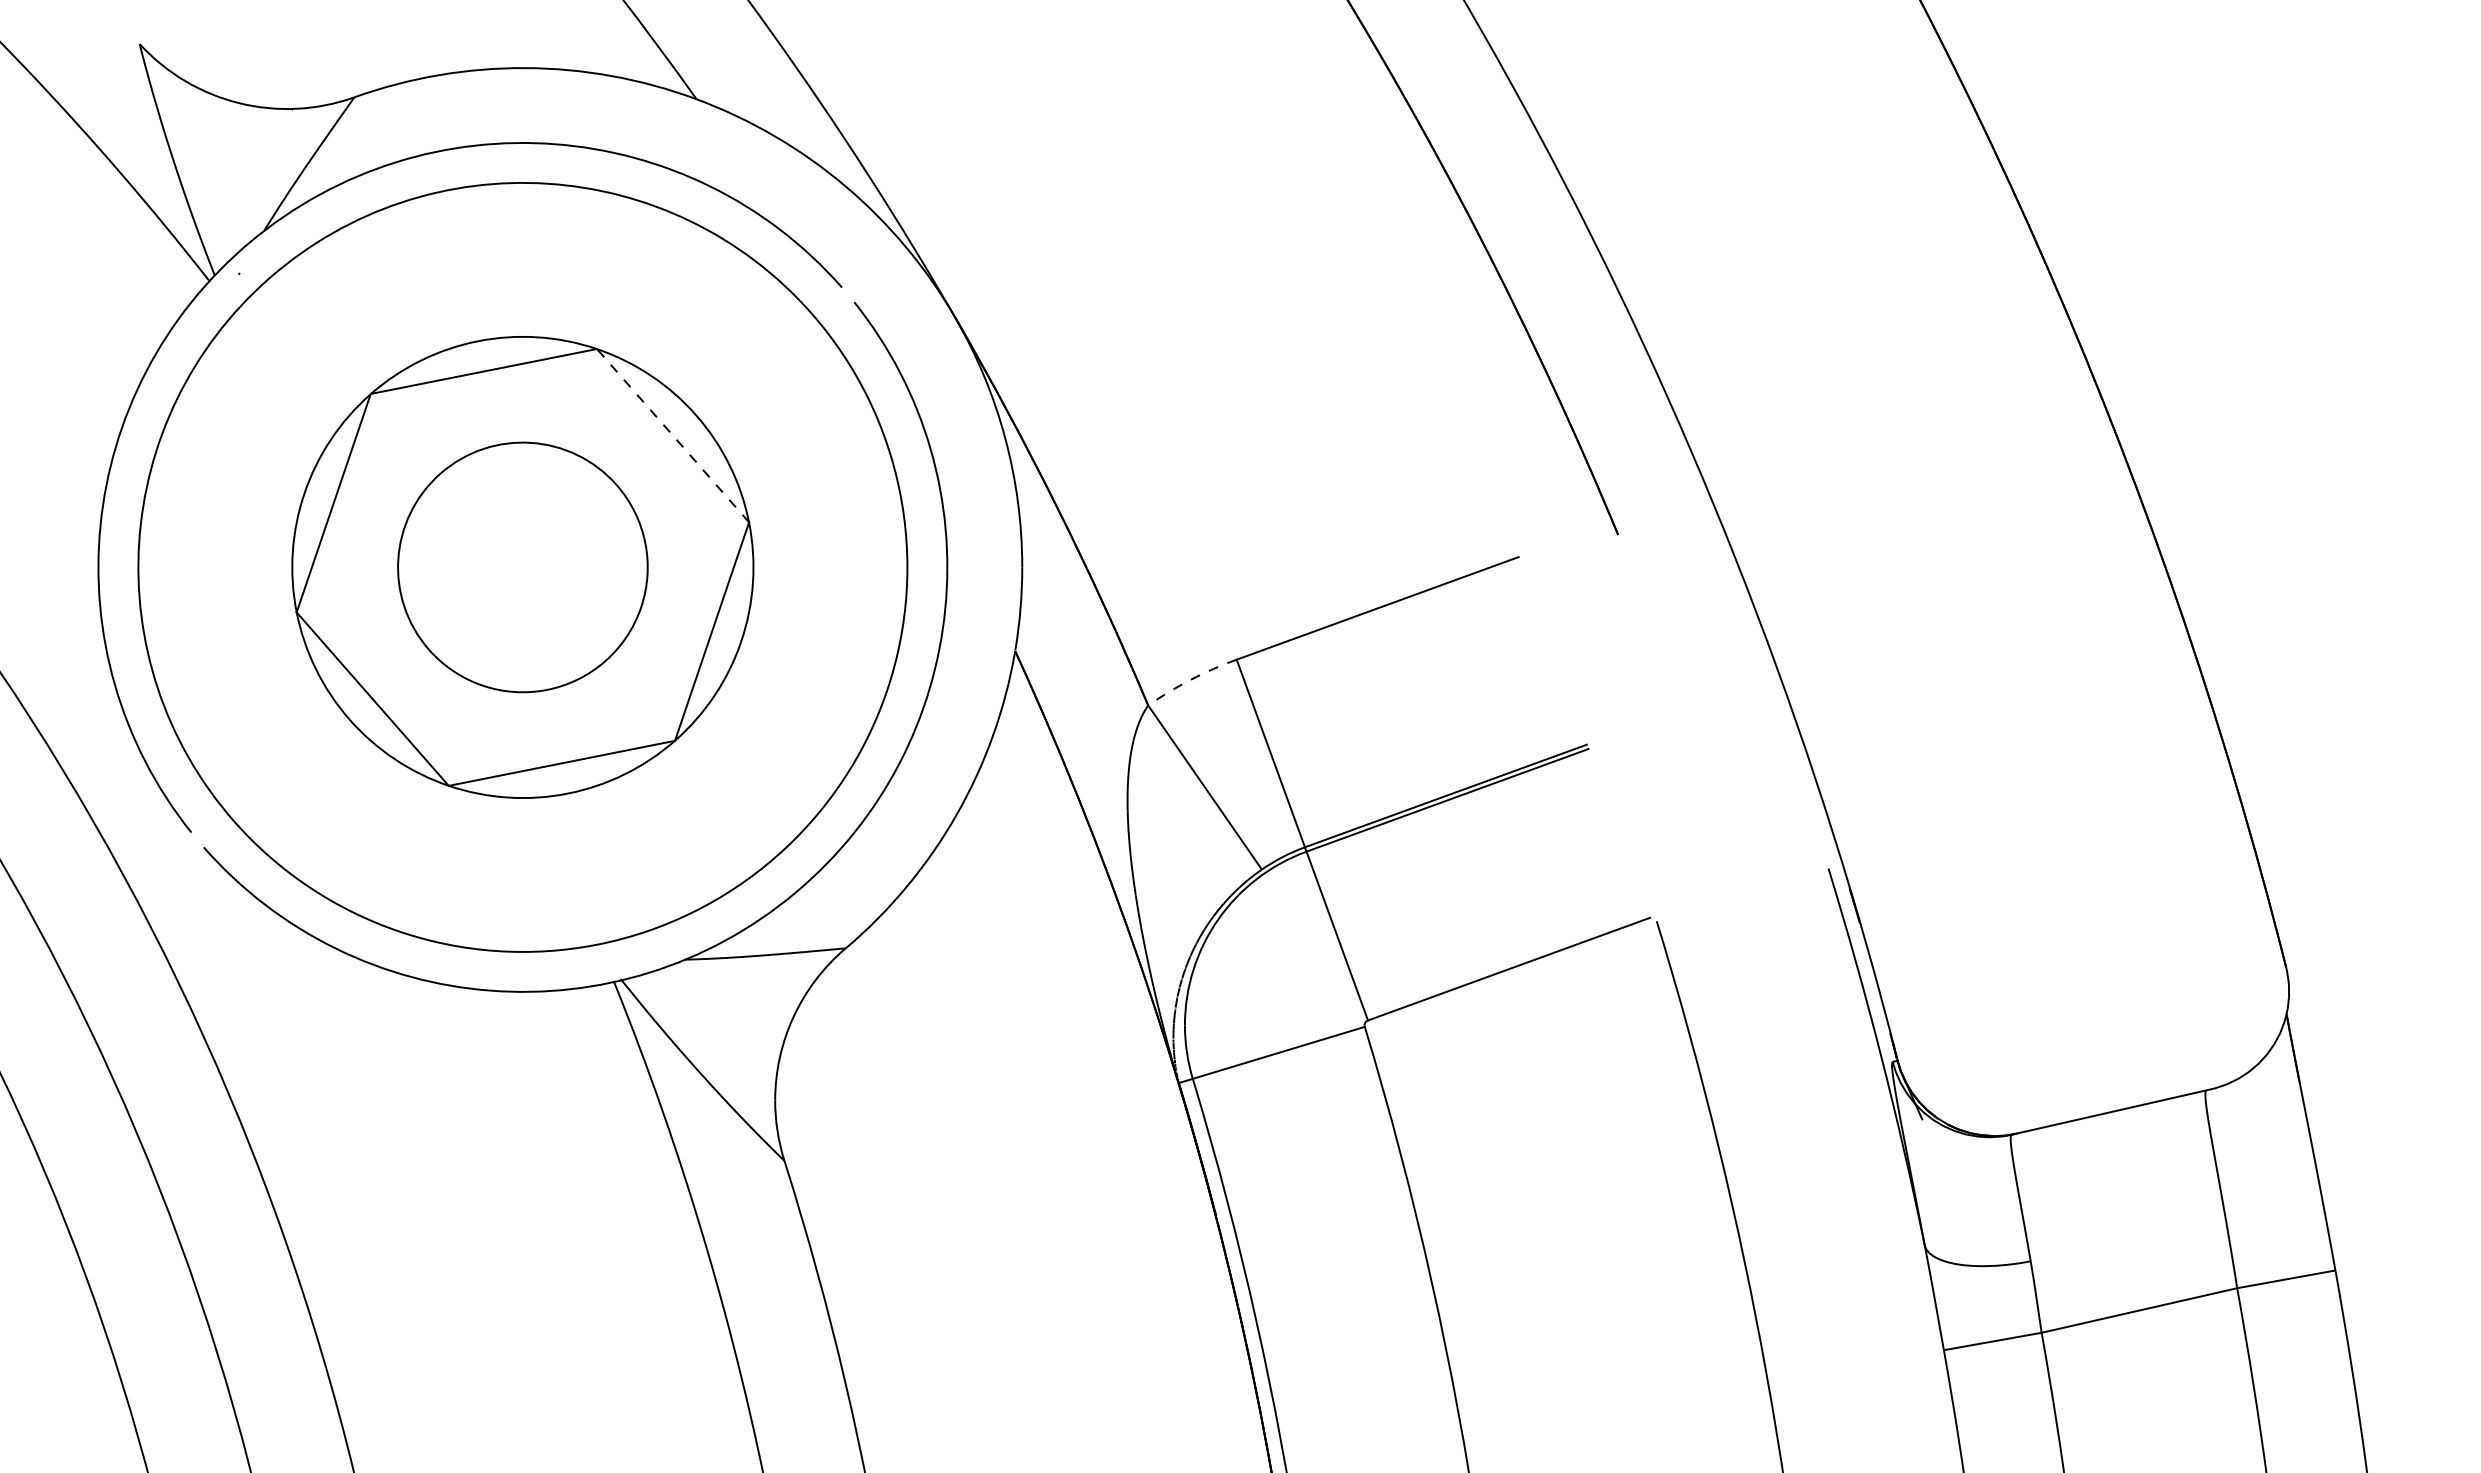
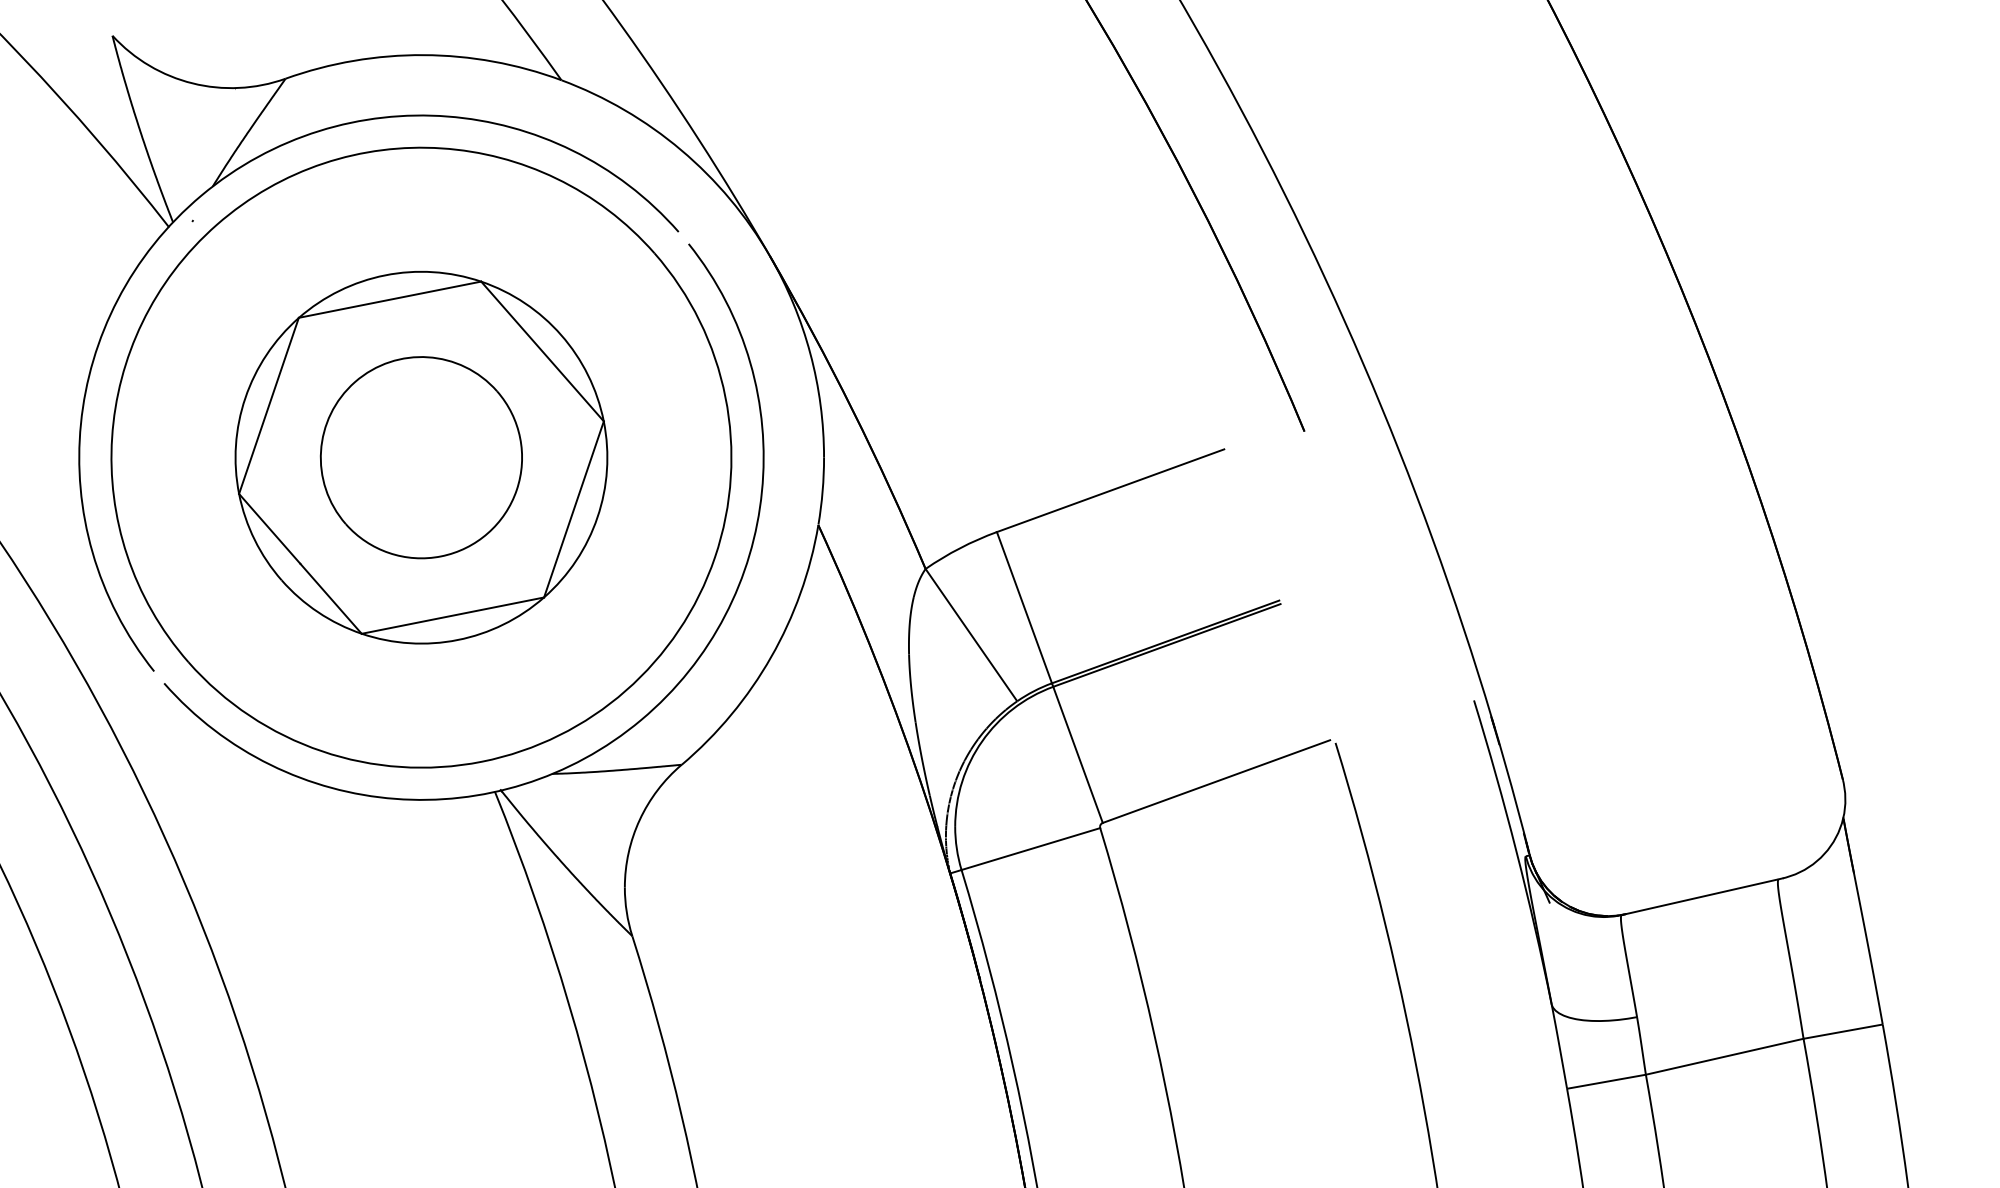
line: (672, 435) -> (542, 351), dashed -> solid
arc: (1191, 679) -> (960, 548), dashed -> solid

